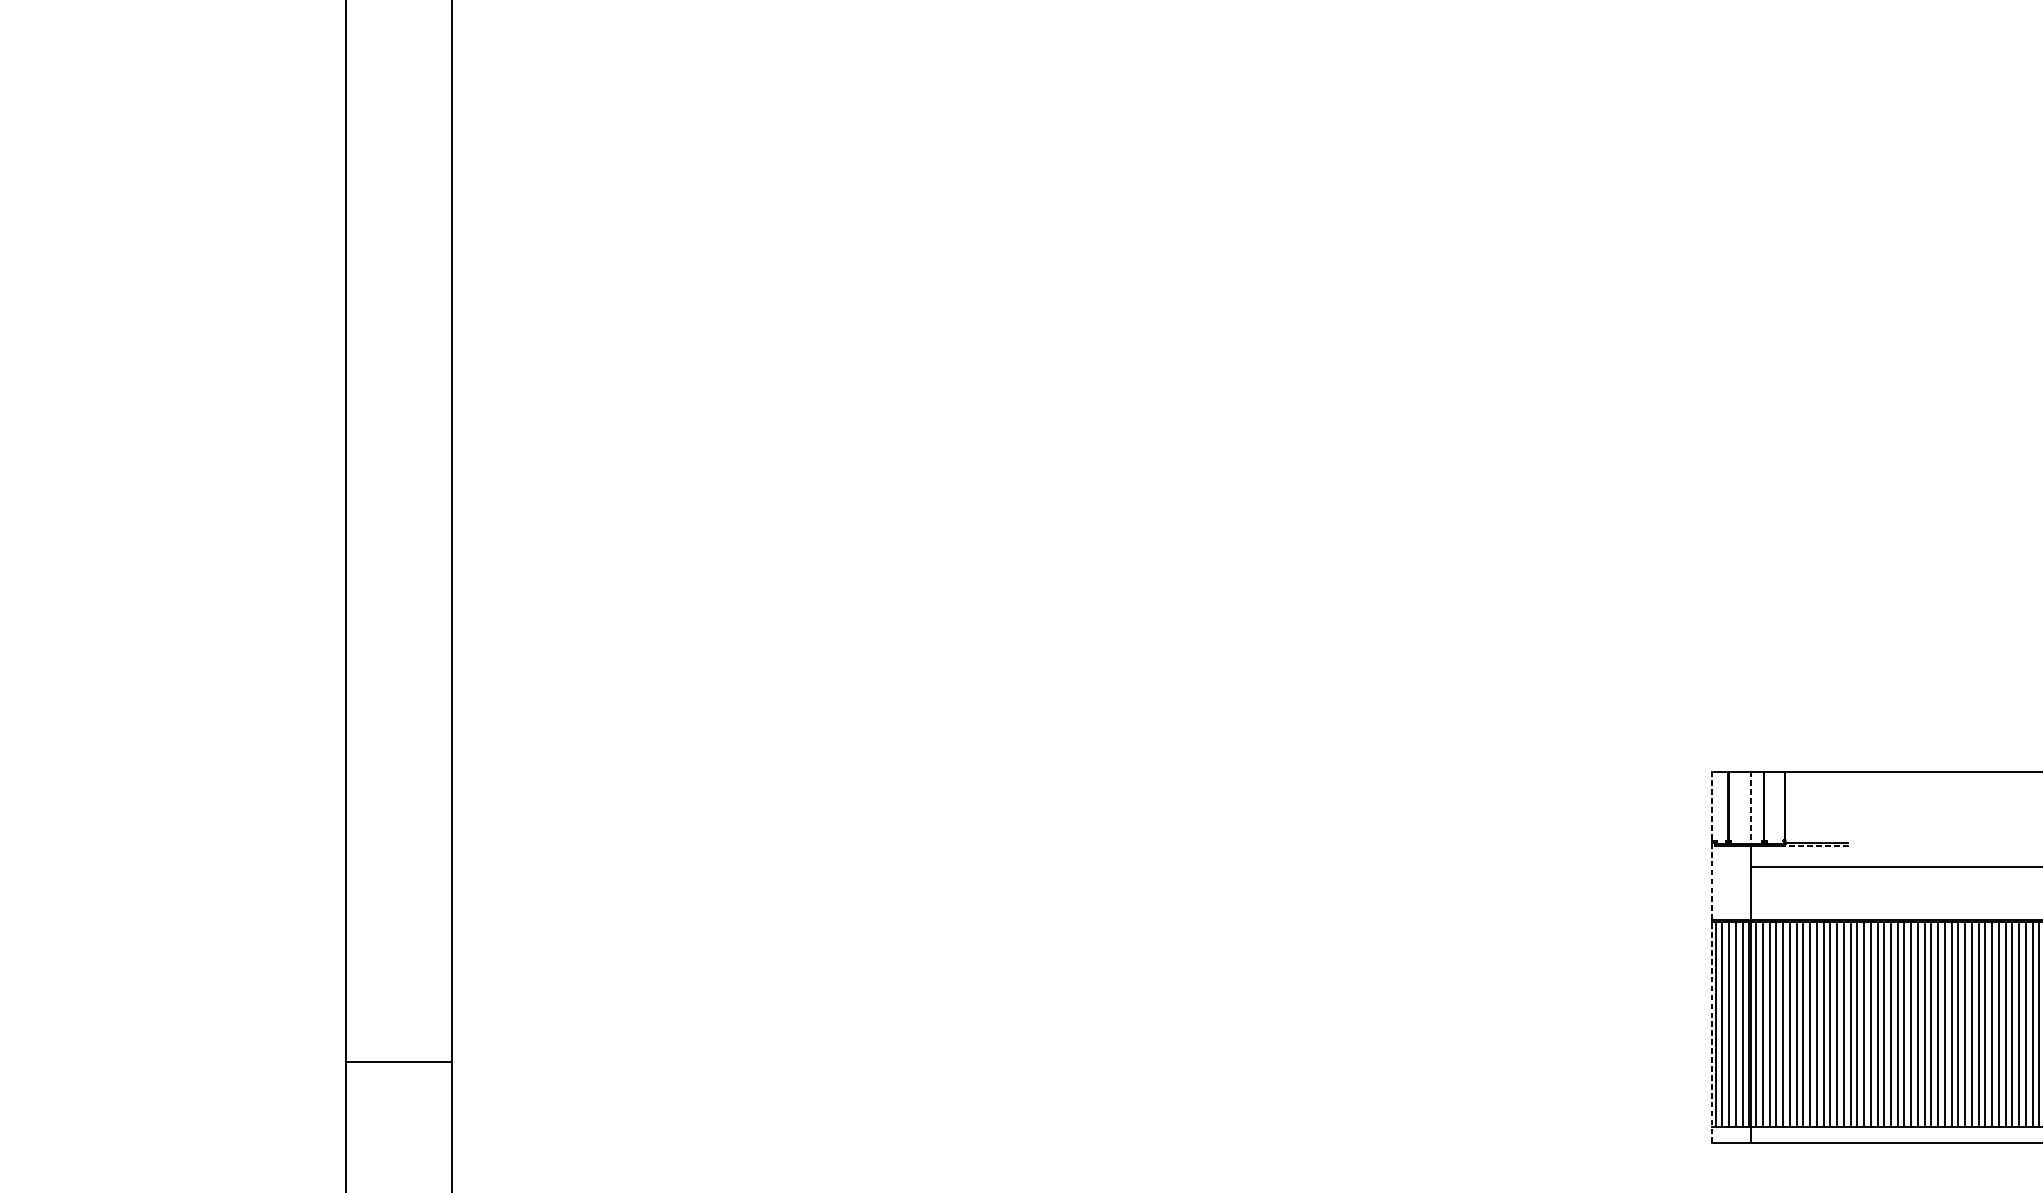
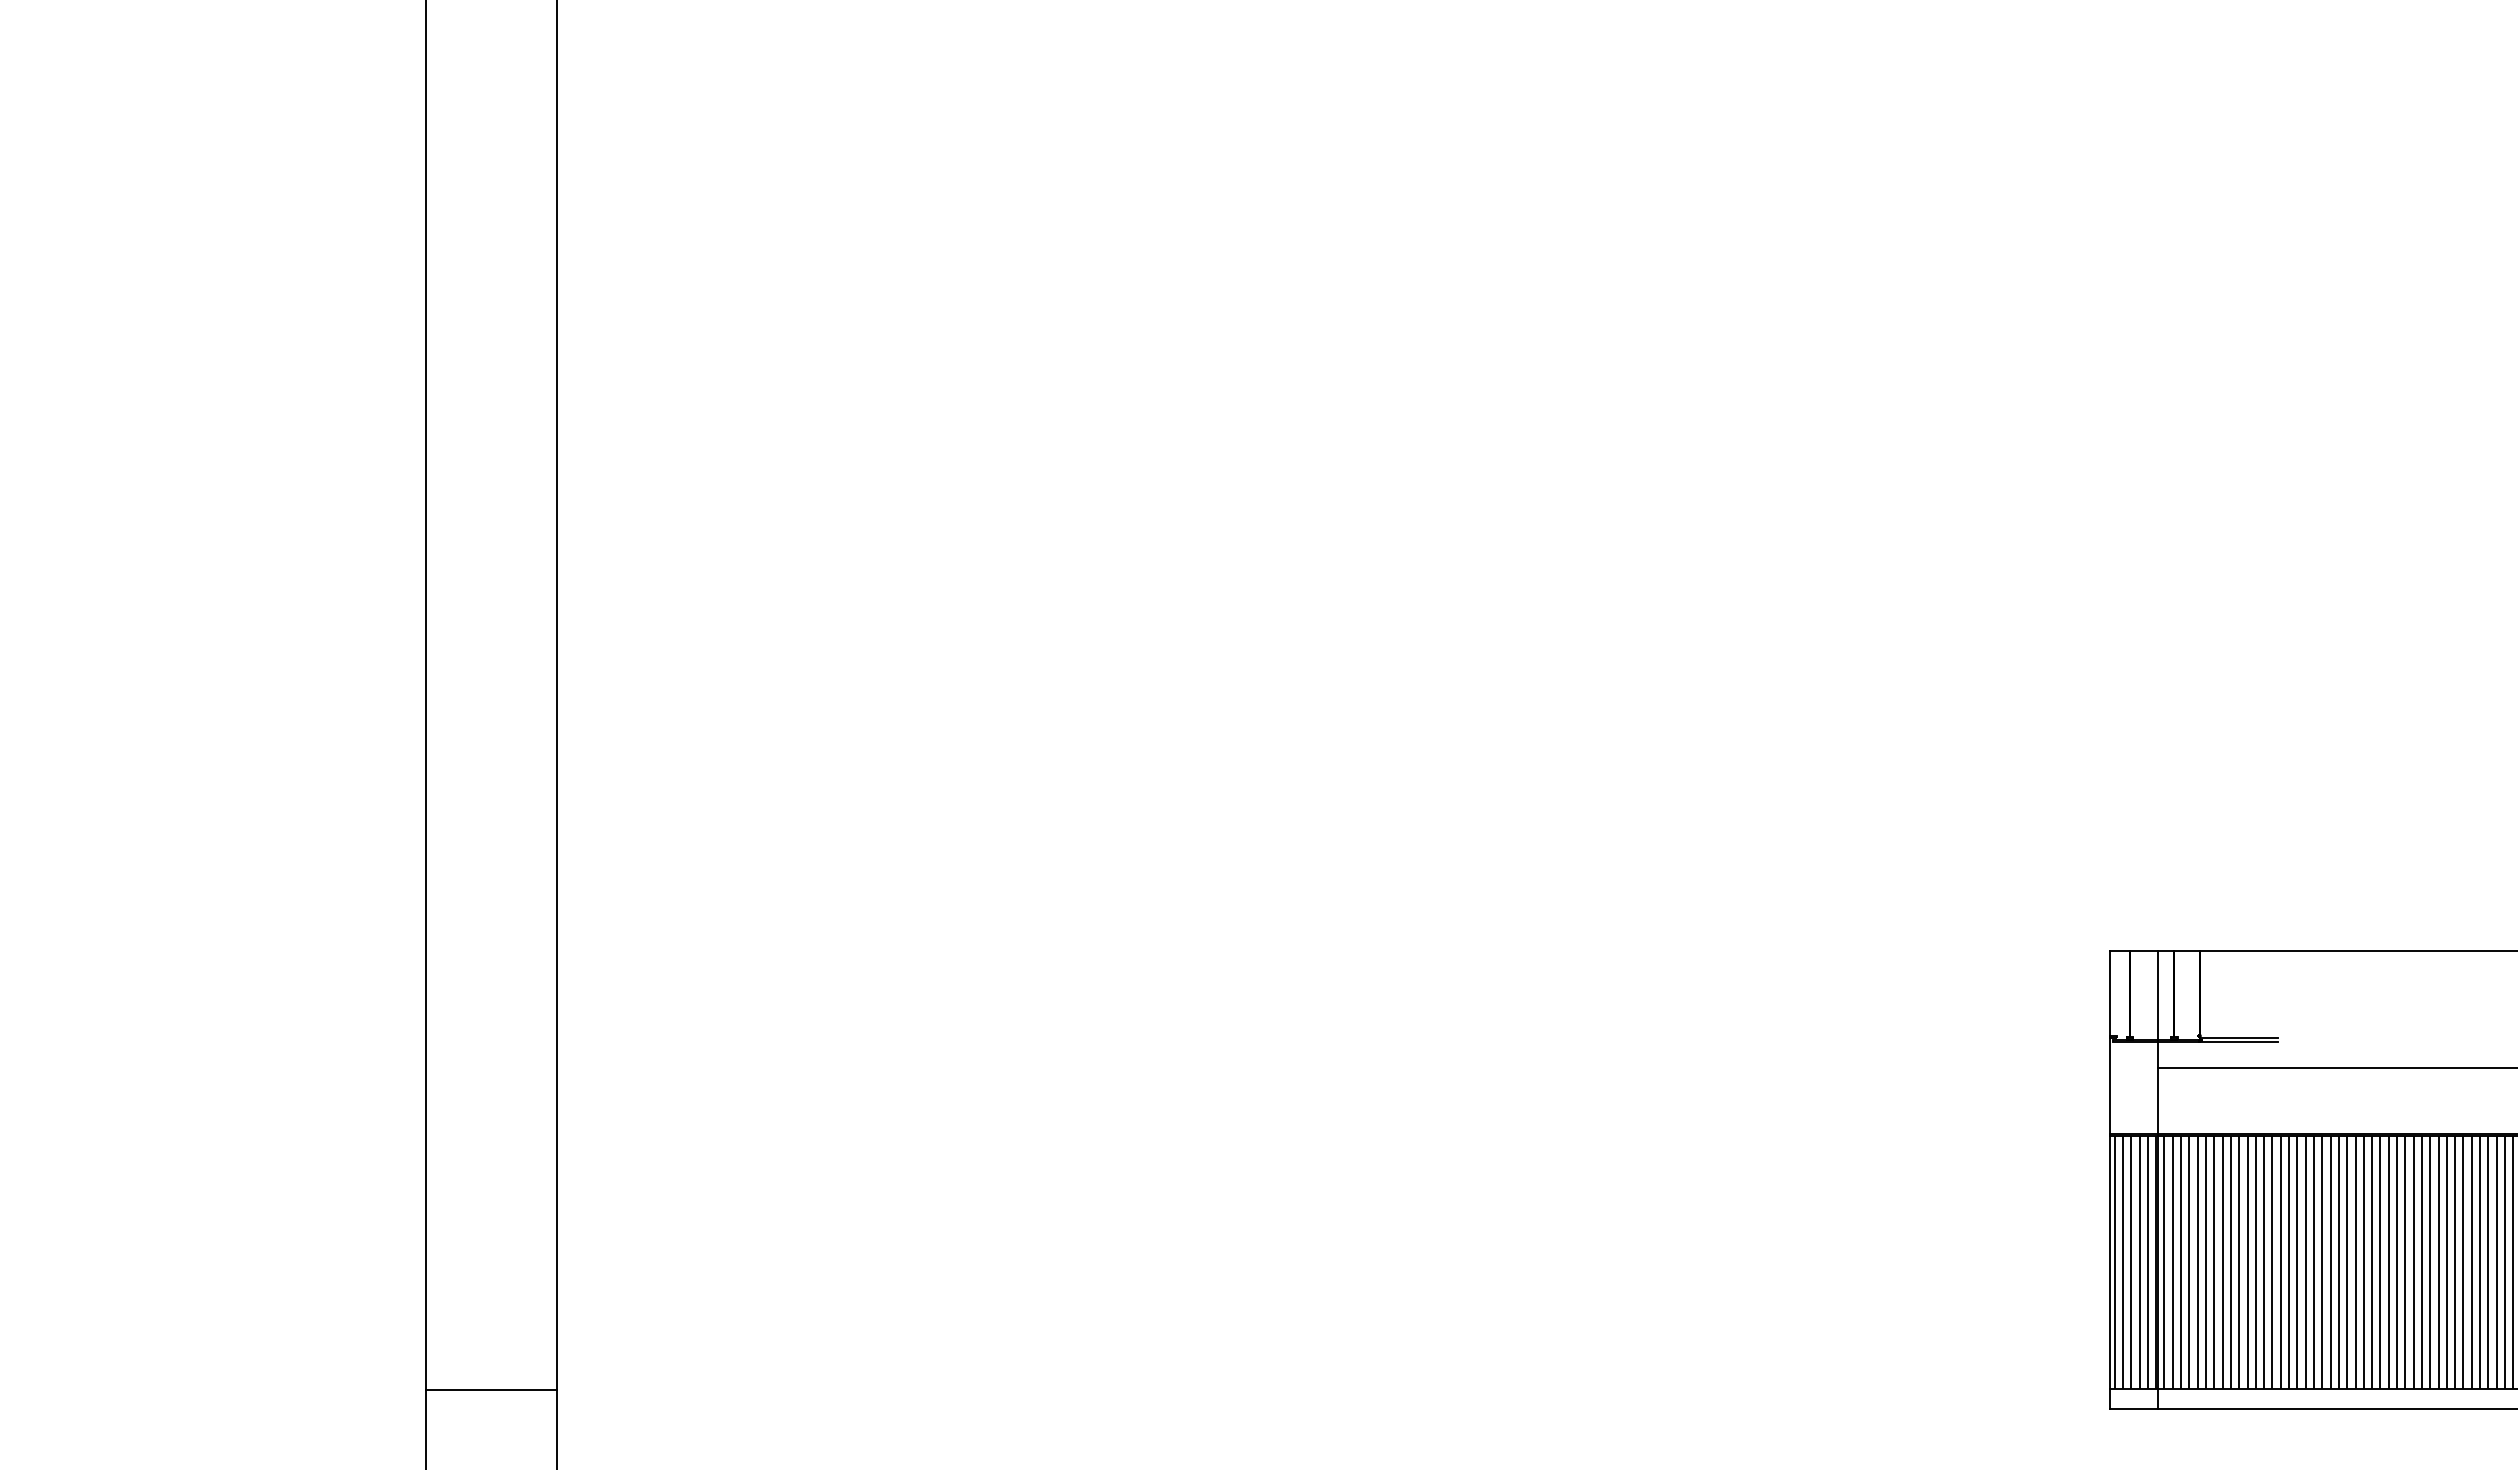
line: (1751, 807) -> (2158, 995), dashed -> solid
line: (1816, 846) -> (2238, 1042), dashed -> solid
line: (1712, 957) -> (2110, 1179), dashed -> solid
line: (398, 1061) -> (491, 1389), moved

